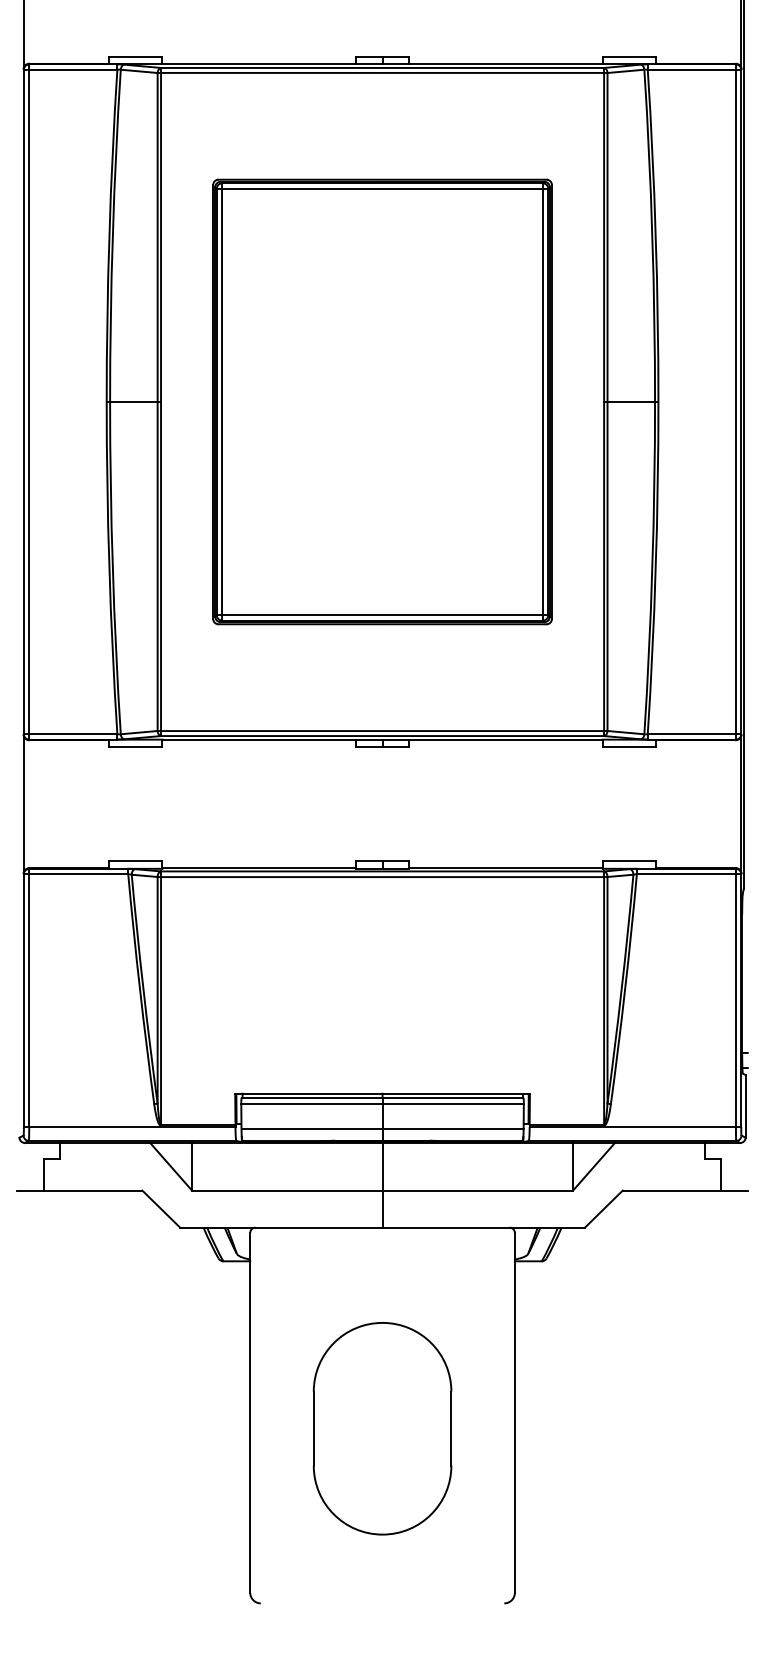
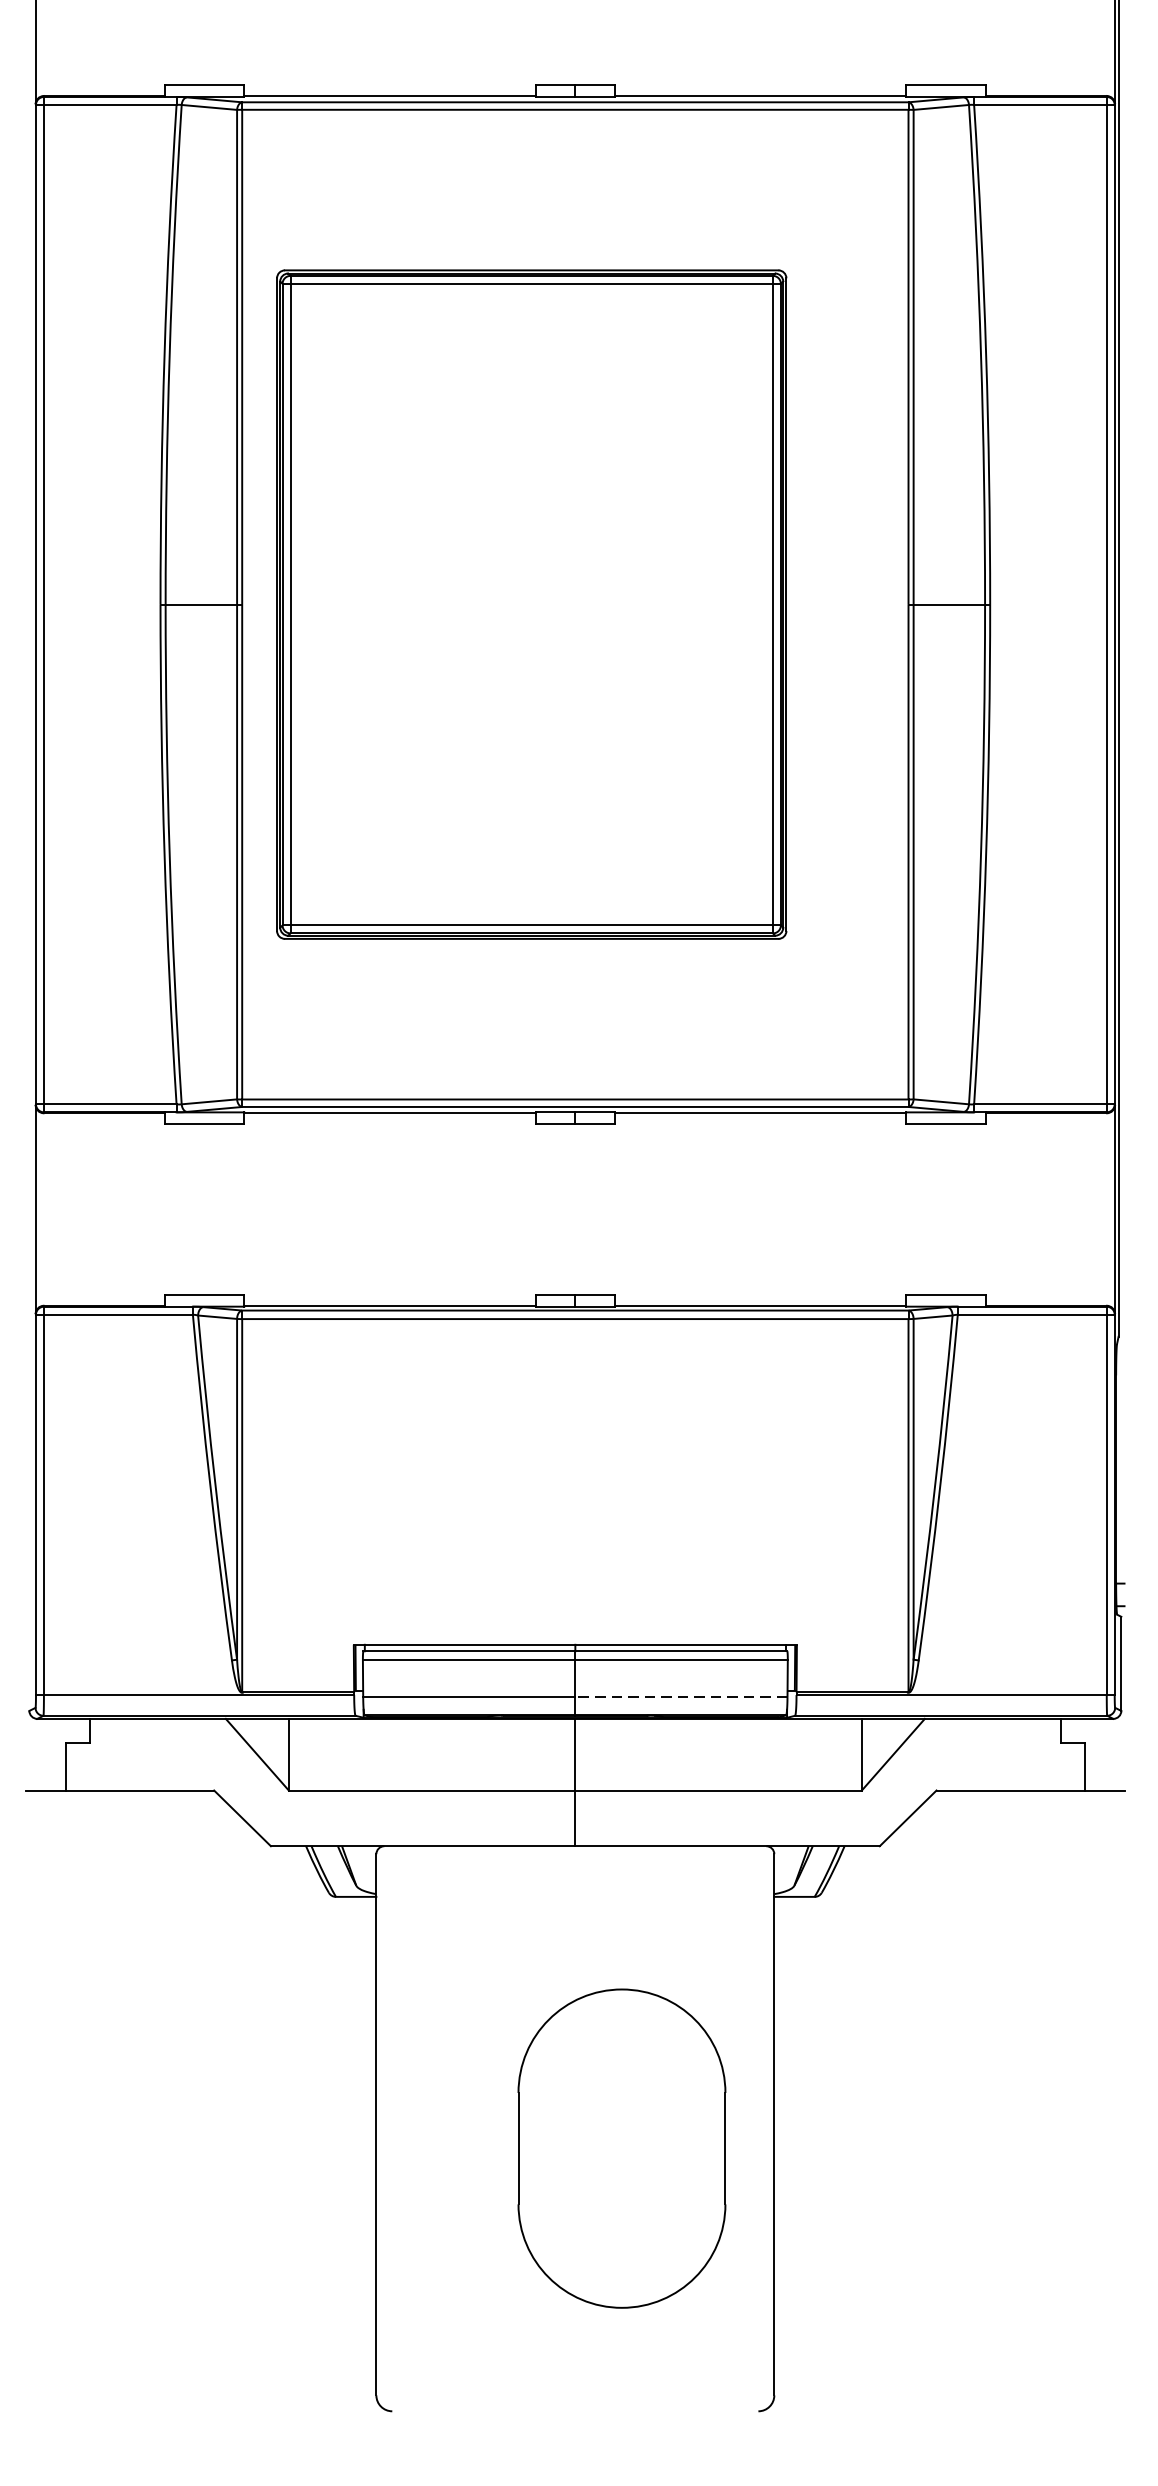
part: (382, 401) -> (531, 603), moved
line: (453, 1128) -> (682, 1697), solid -> dashed
part: (382, 1428) -> (621, 2148), moved

